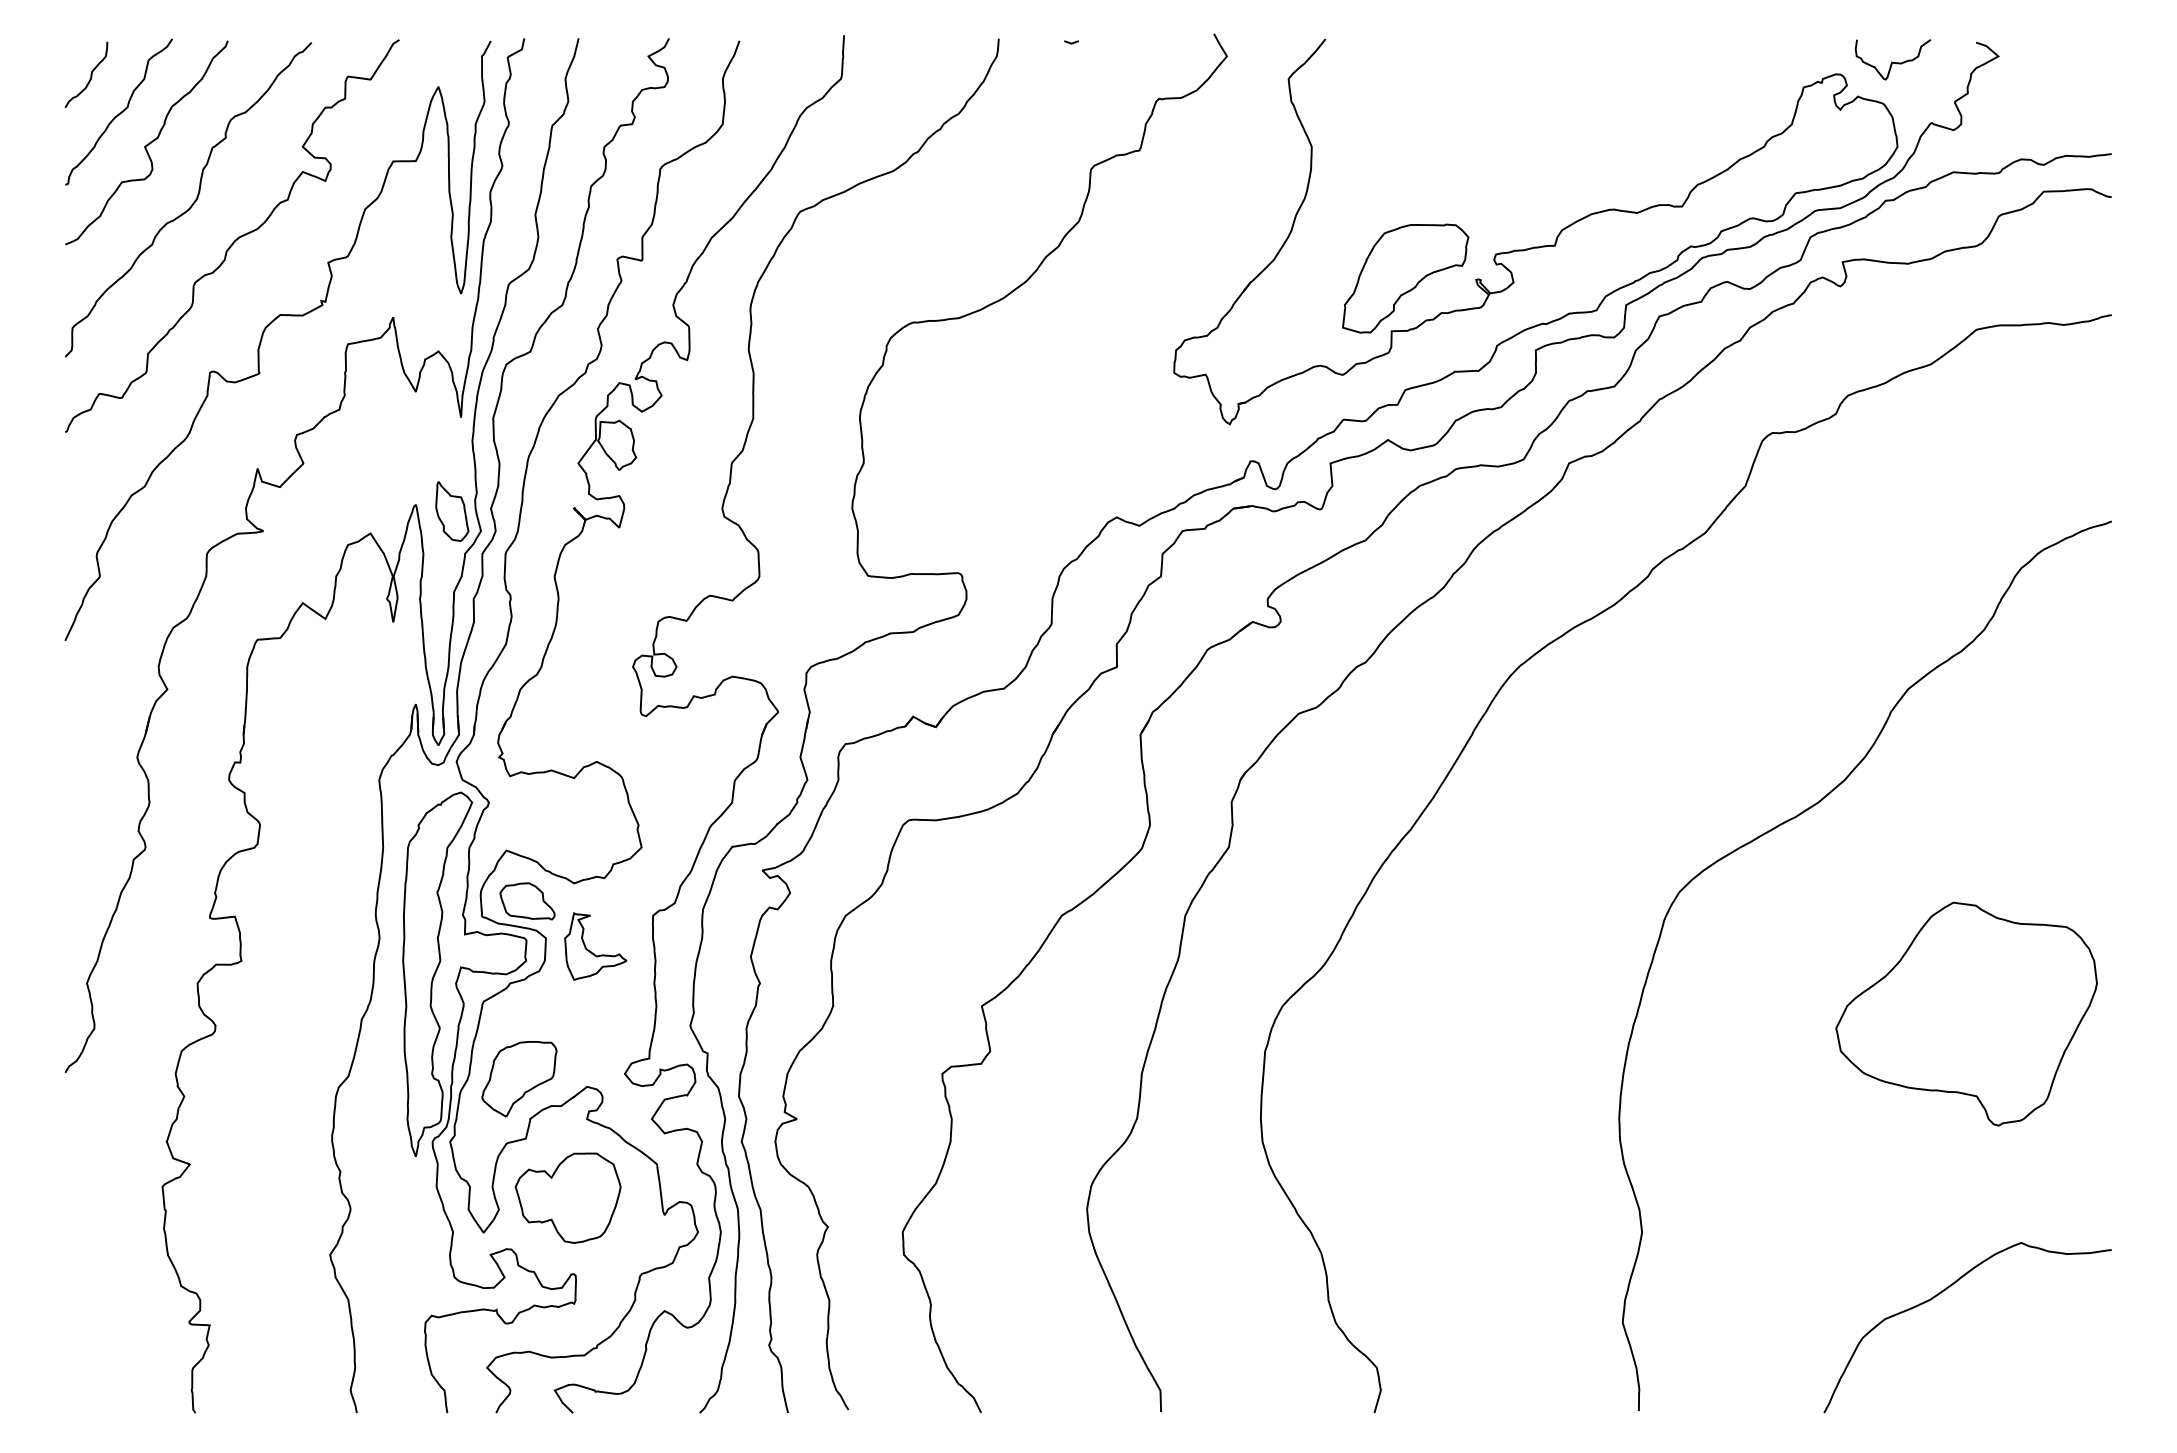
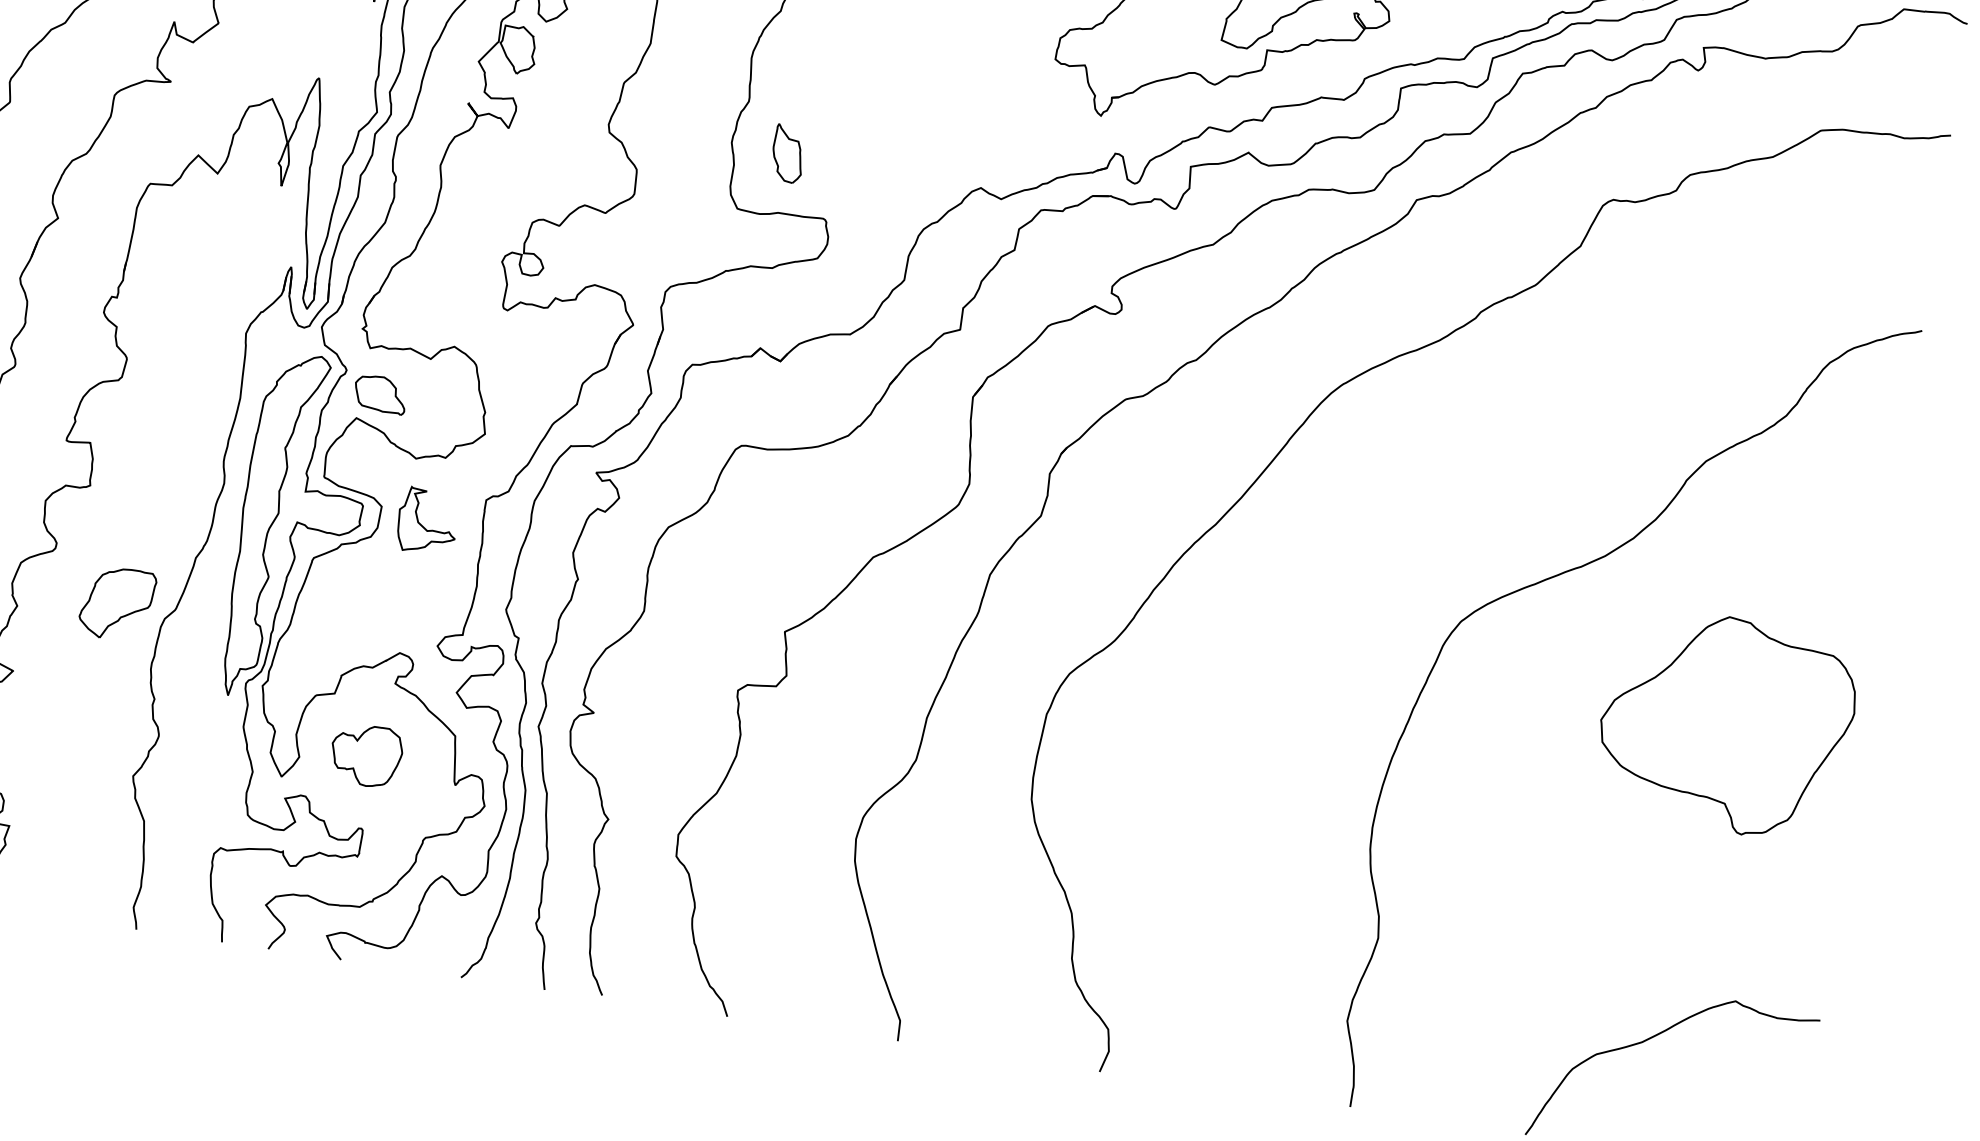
part: (452, 511) -> (788, 153), moved
part: (527, 901) -> (380, 394), moved
part: (1966, 1013) -> (1726, 723), moved
part: (519, 1079) -> (117, 604), moved
part: (567, 1197) -> (365, 755), size x0.7

